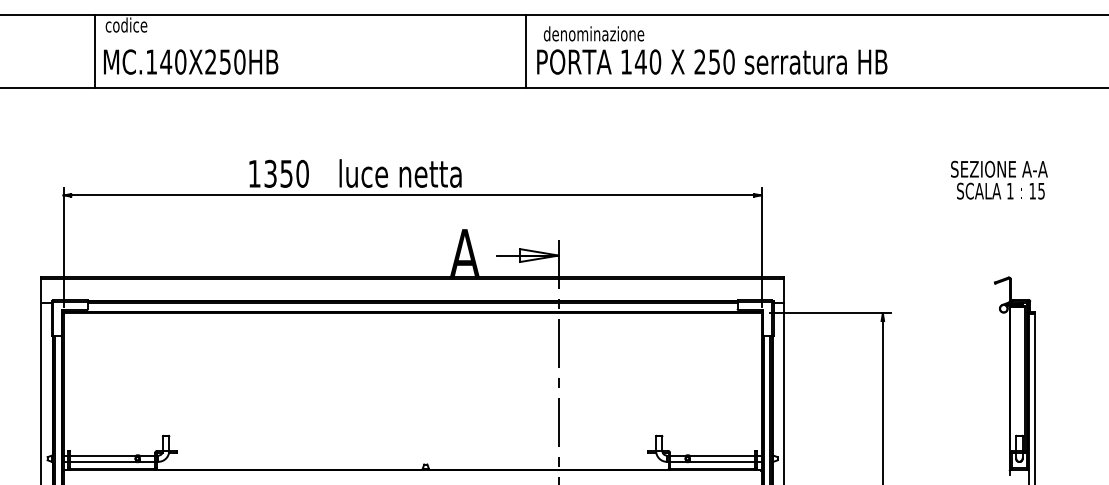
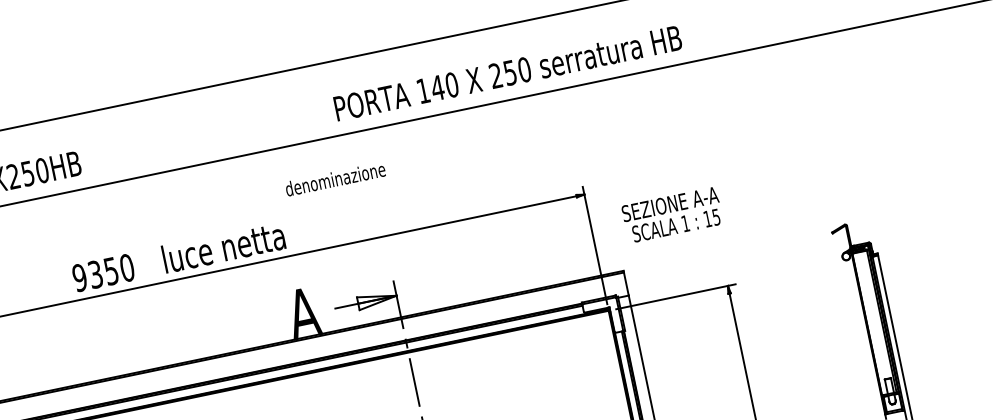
text: (593, 33) -> (334, 178), moved
line: (526, 51) -> (322, 101), removed
text: (254, 173) -> (79, 277), 1350 -> 9350
text: (999, 179) -> (672, 214), moved

